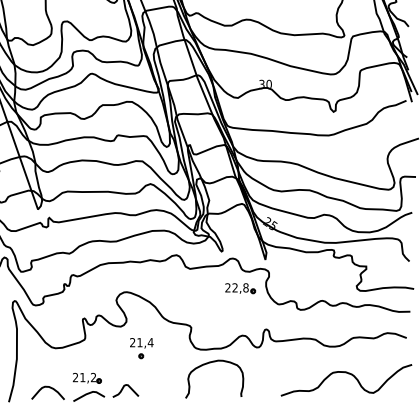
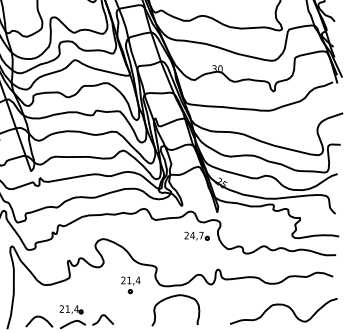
text: (240, 287) -> (196, 235), 22,8 -> 24,7
part: (141, 348) -> (130, 285), moved
text: (93, 377) -> (76, 309), 21,2 -> 21,4

